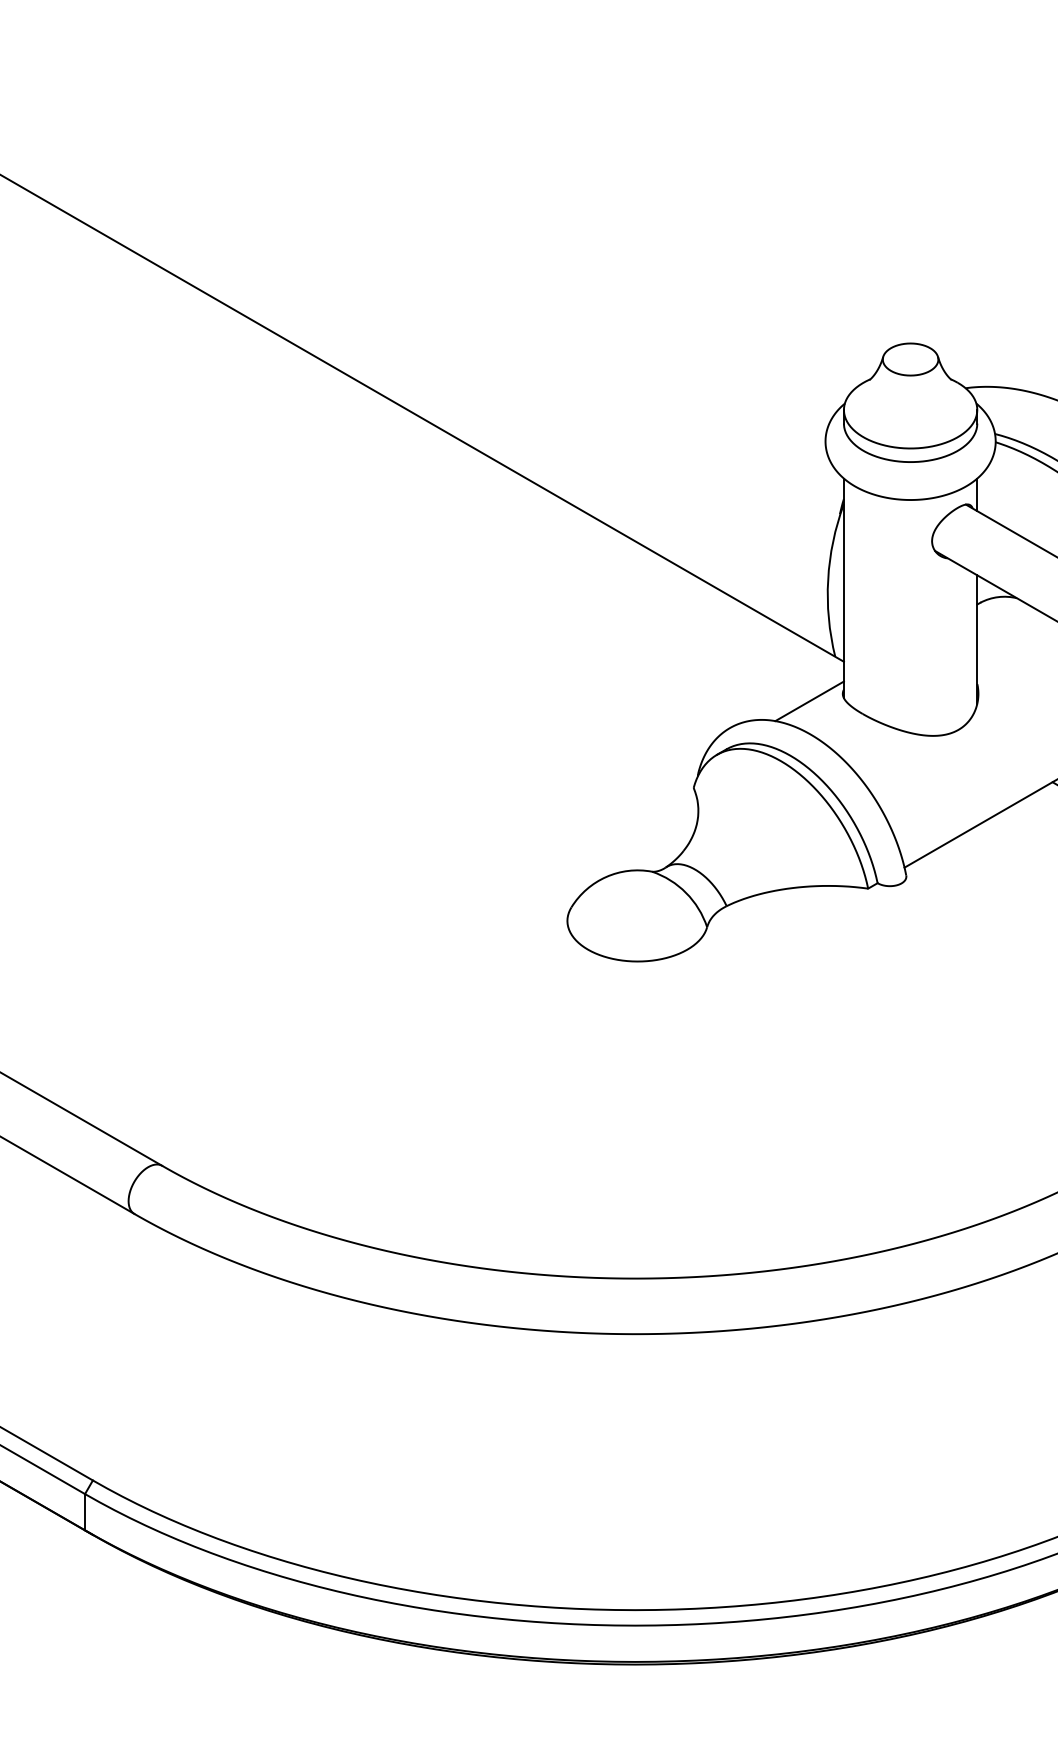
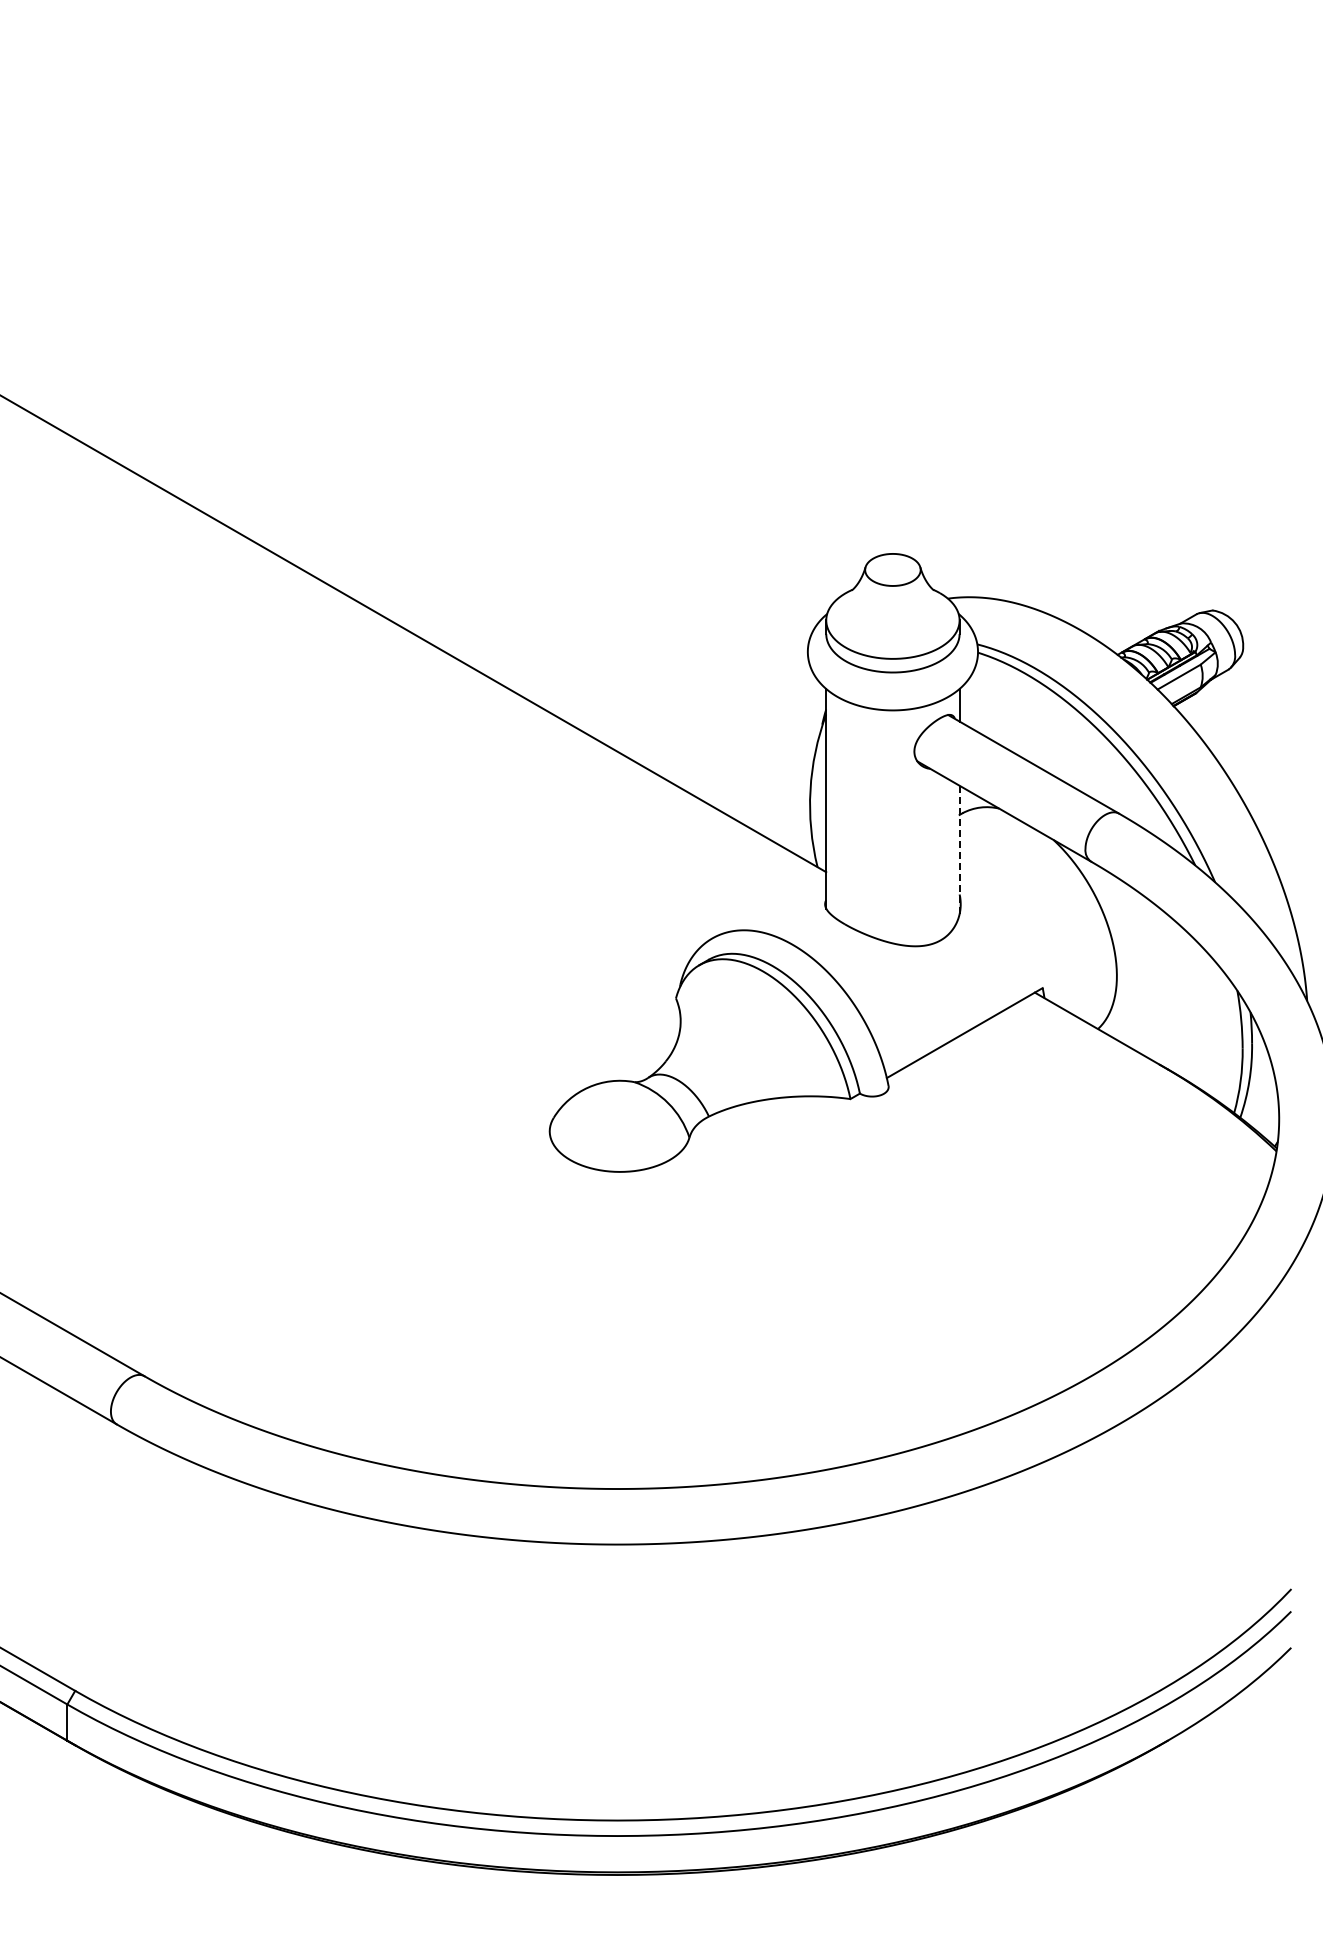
line: (977, 639) -> (959, 849), solid -> dashed
line: (809, 701) -> (791, 911), removed

